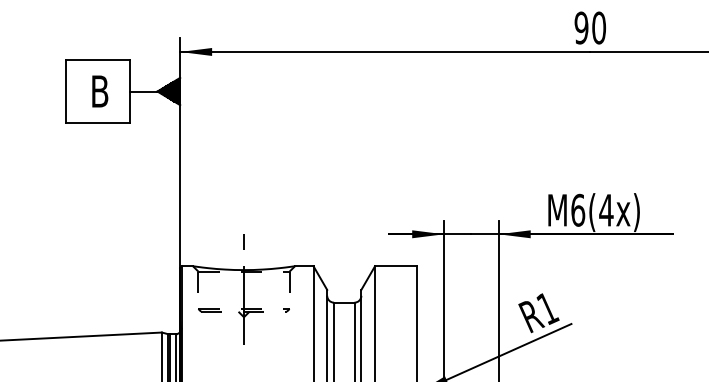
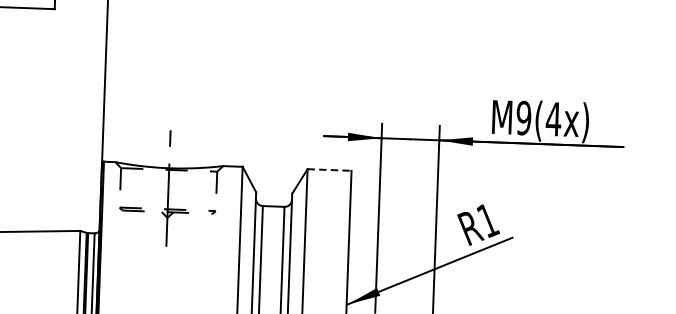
text: (578, 209) -> (524, 117), M6(4x) -> M9(4x)
line: (395, 266) -> (329, 170), solid -> dashed

